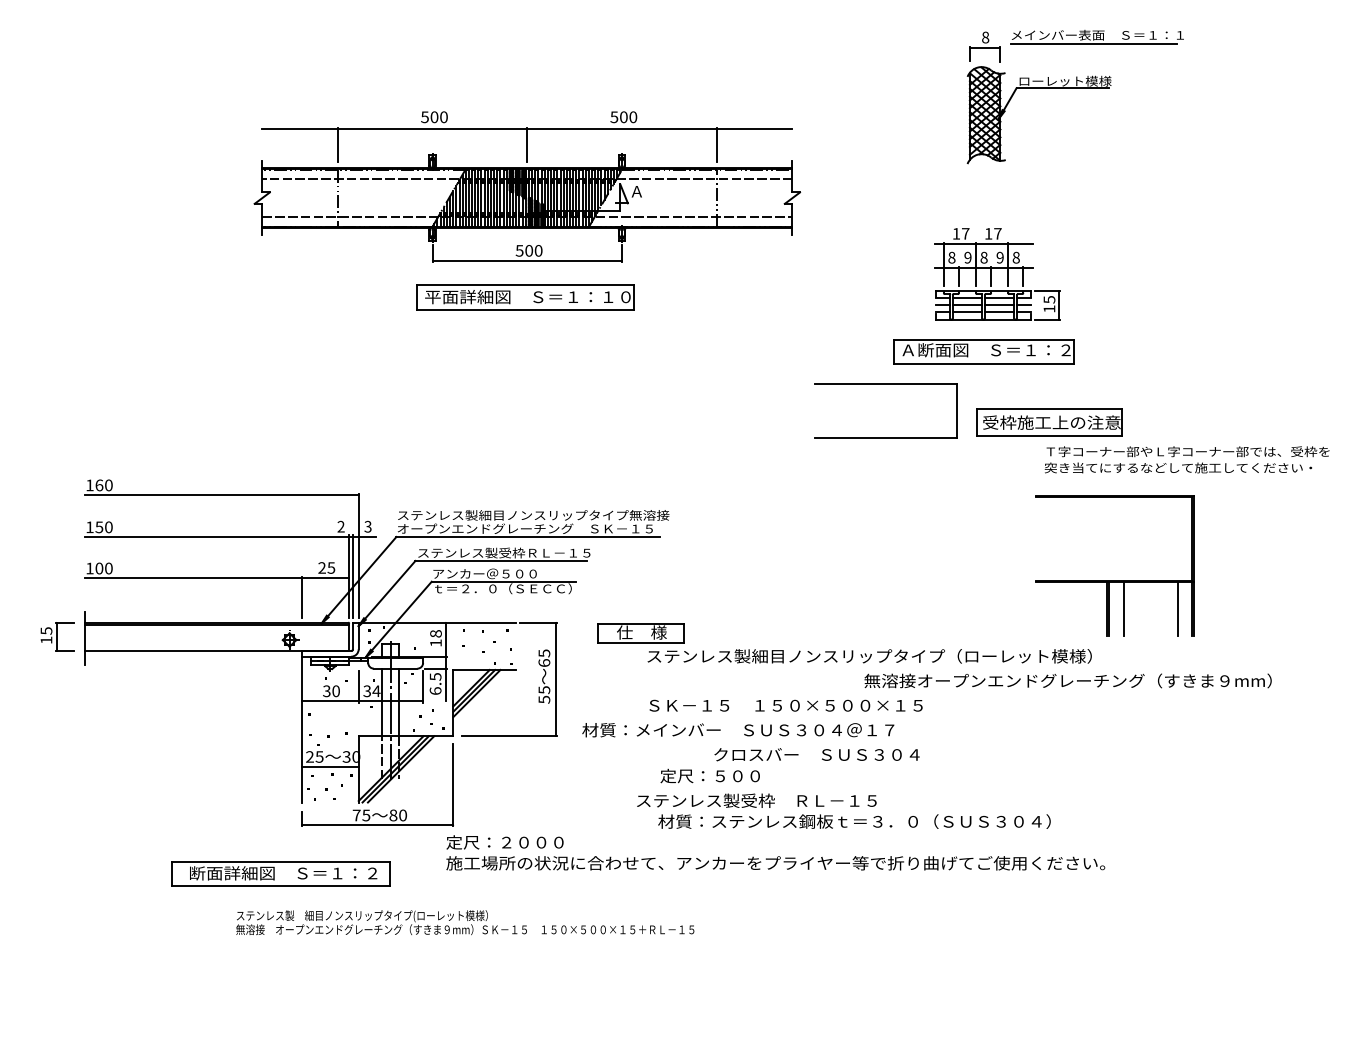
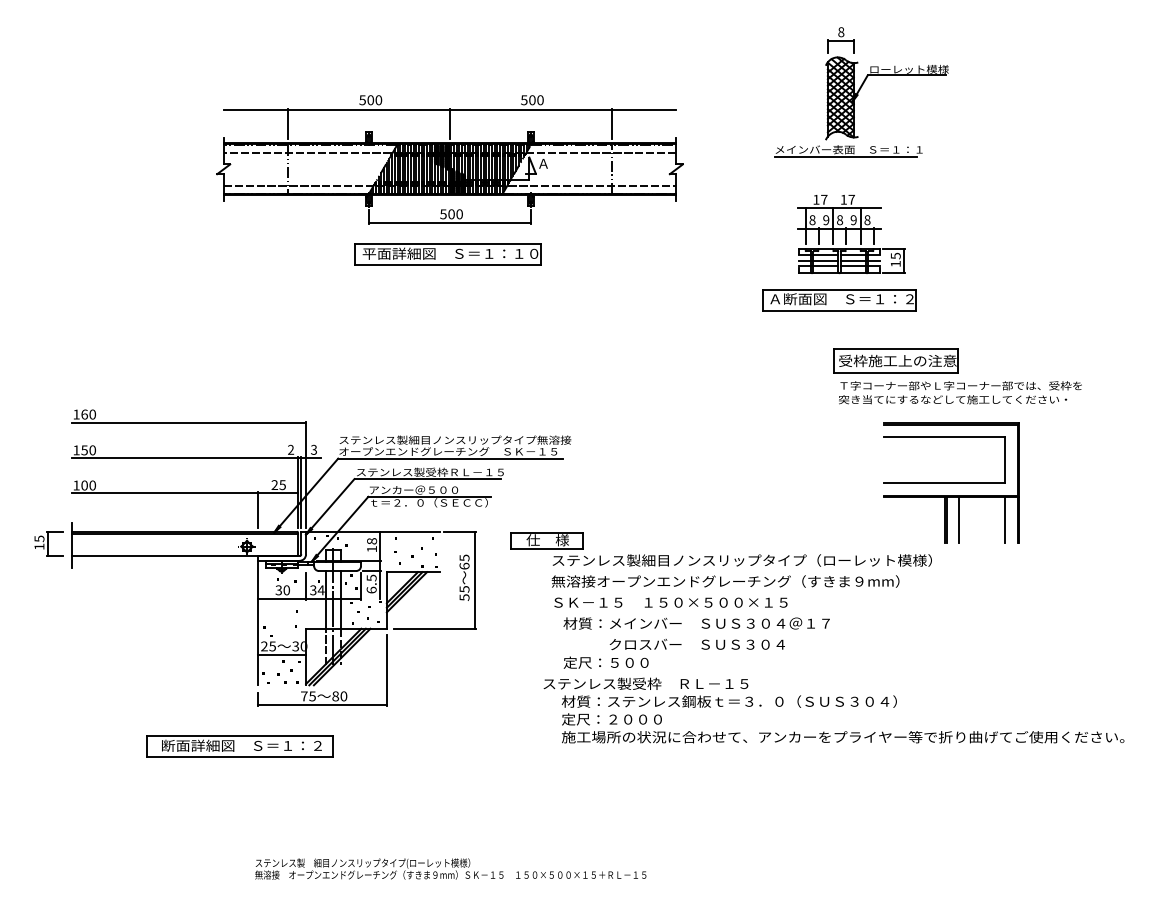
part: (1096, 37) -> (848, 151), moved
part: (885, 384) -> (944, 437), moved
text: (1186, 459) -> (959, 392), moved
text: (1067, 680) -> (725, 581), moved
text: (738, 730) -> (696, 623), moved
text: (775, 852) -> (842, 727), moved
text: (465, 922) -> (451, 868), moved

